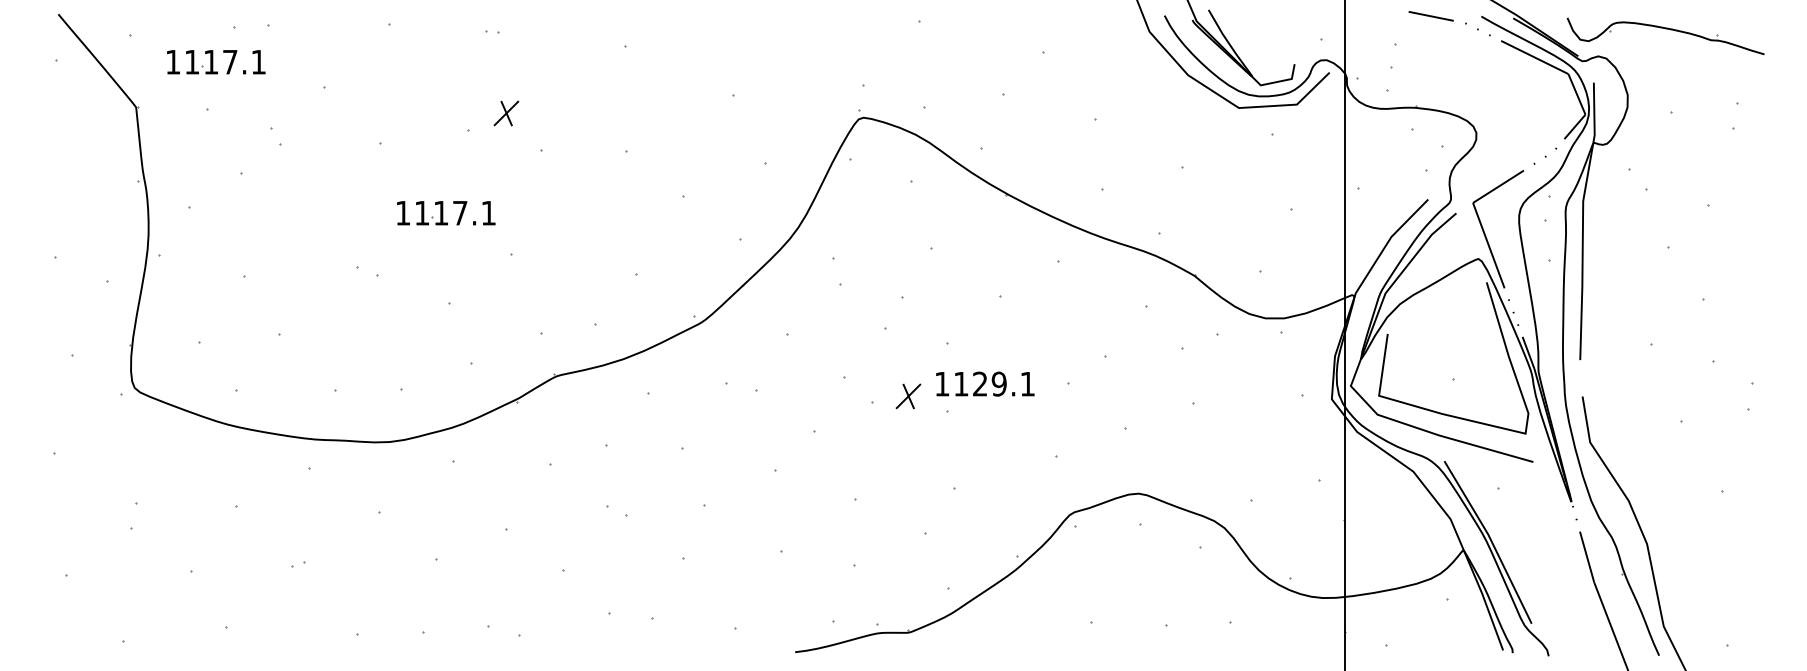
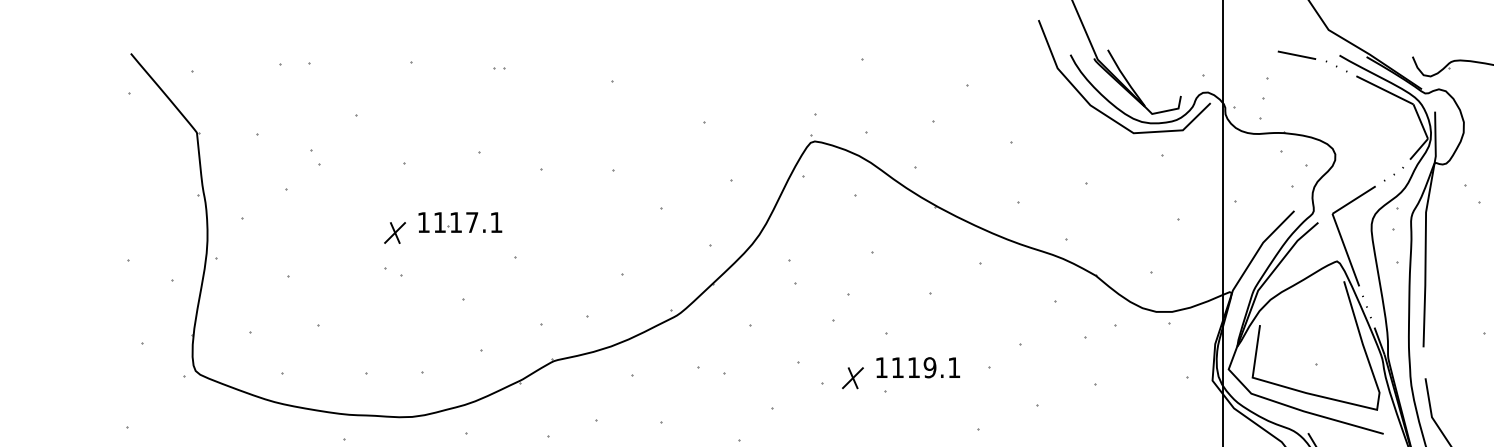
part: (216, 62) -> (265, 94), removed
part: (506, 113) -> (395, 233), moved
text: (980, 383) -> (914, 367), 1129.1 -> 1119.1

